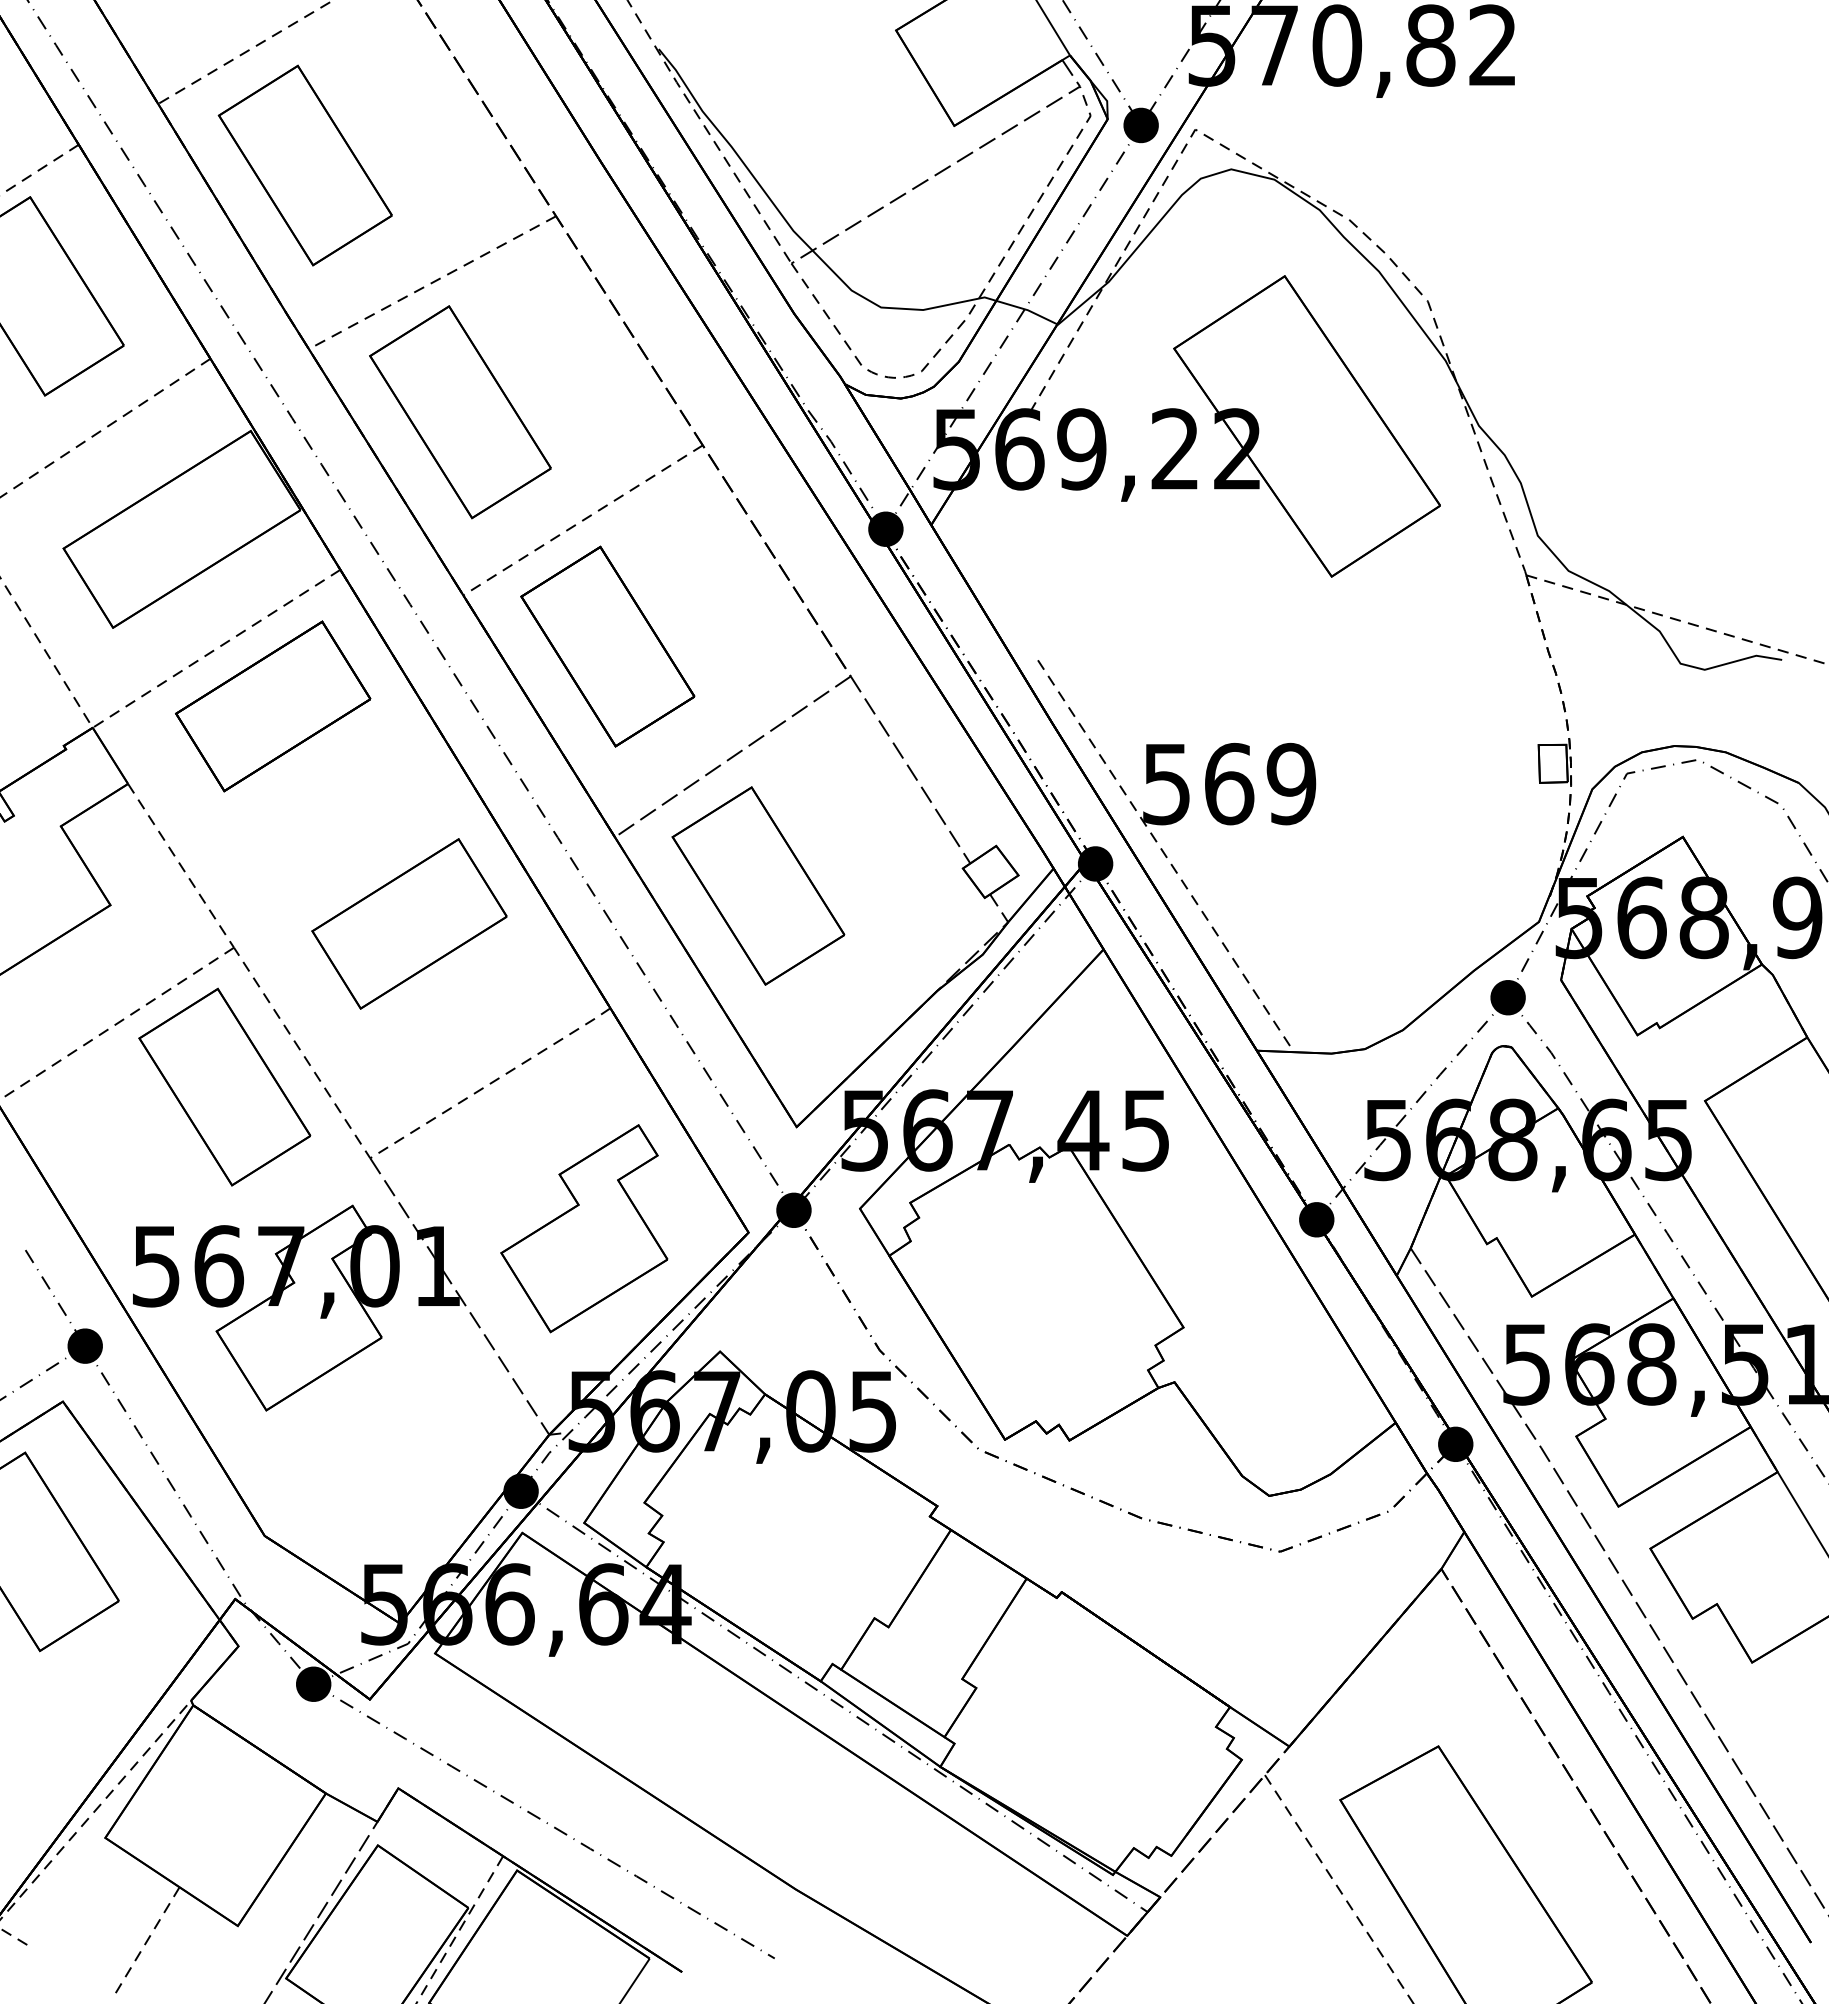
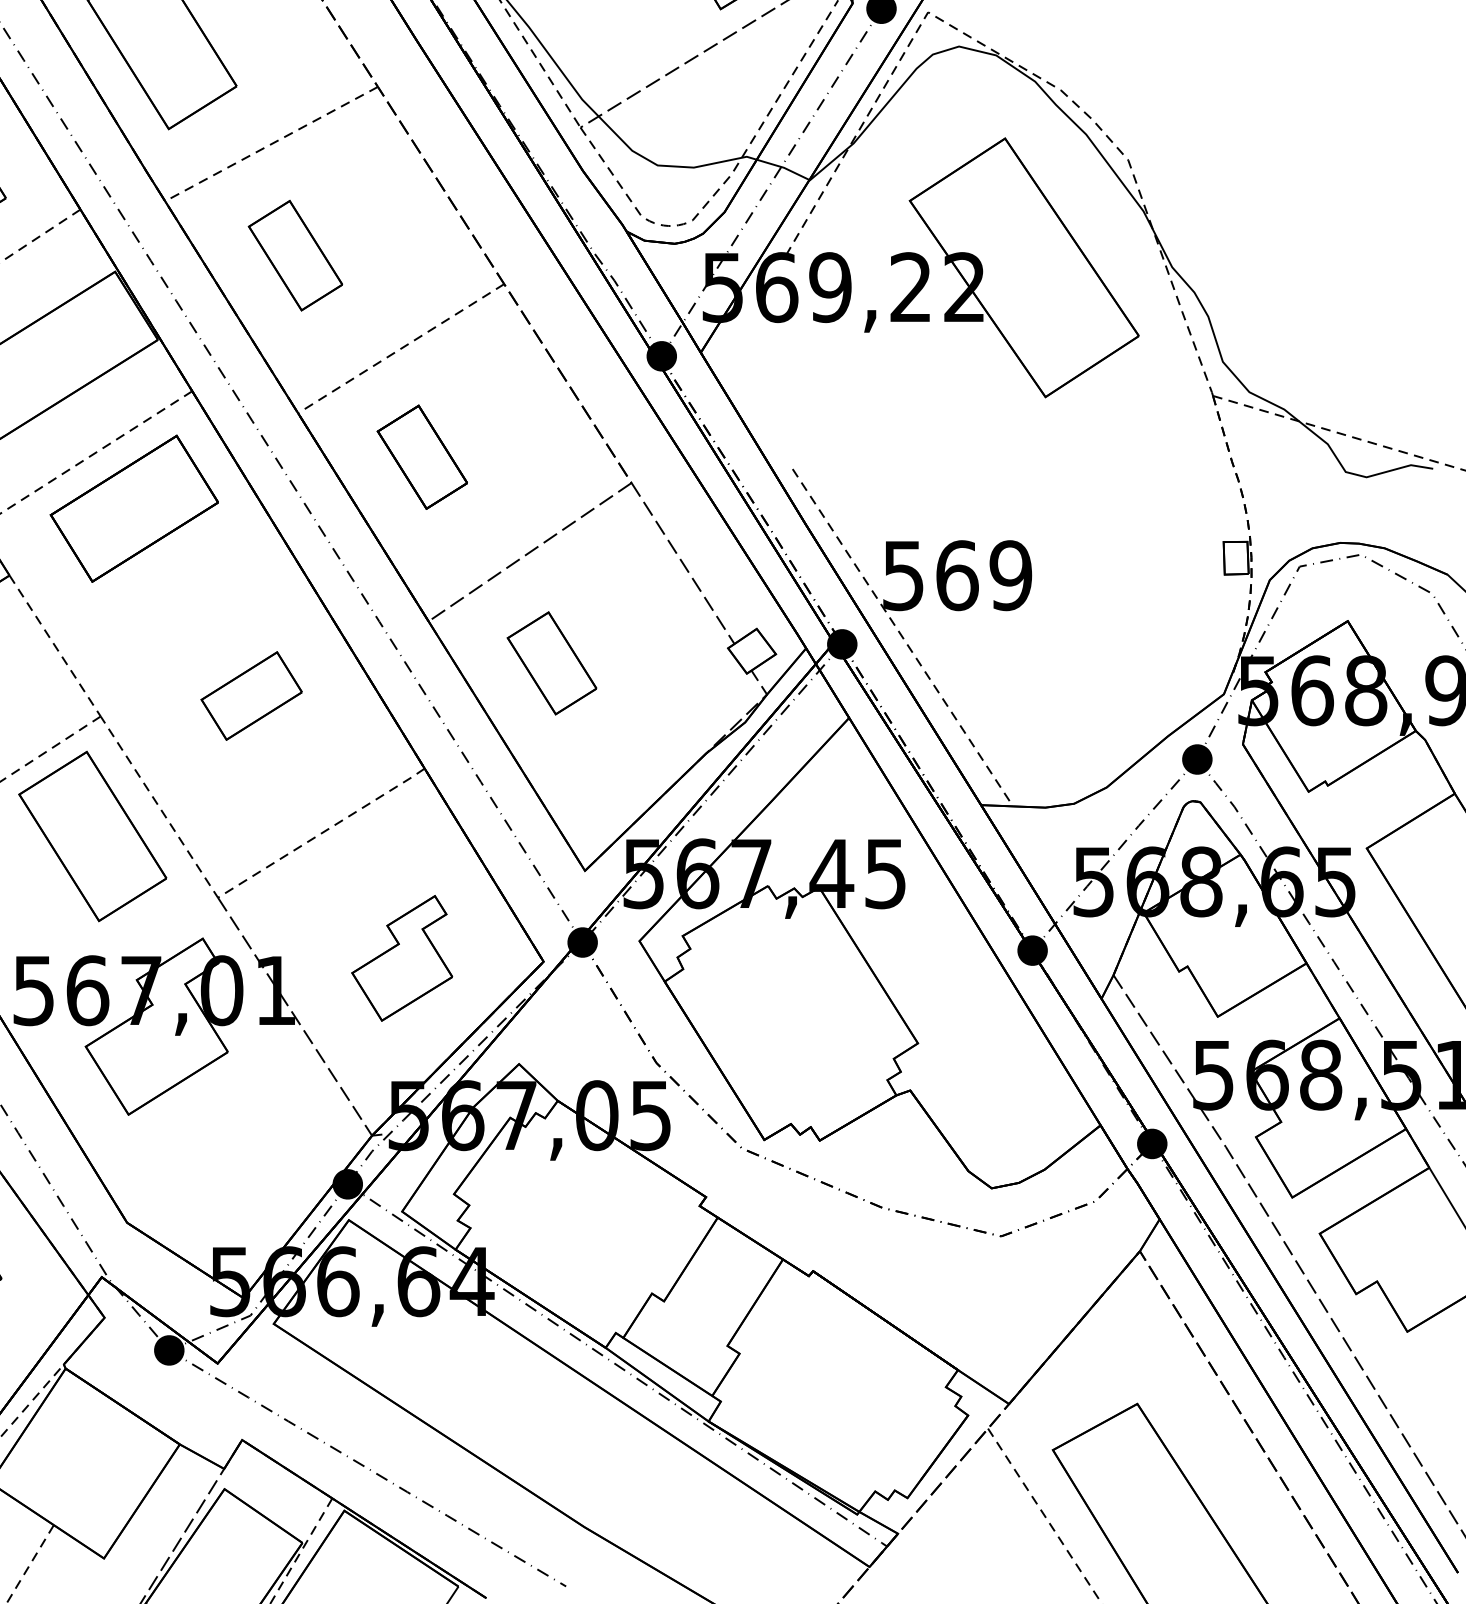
part: (460, 412) -> (295, 255), size x0.6
part: (607, 646) -> (422, 457), size x0.6
part: (758, 885) -> (552, 662), size x0.6
part: (409, 923) -> (251, 695), size x0.6
part: (584, 1228) -> (402, 958), size x0.7

